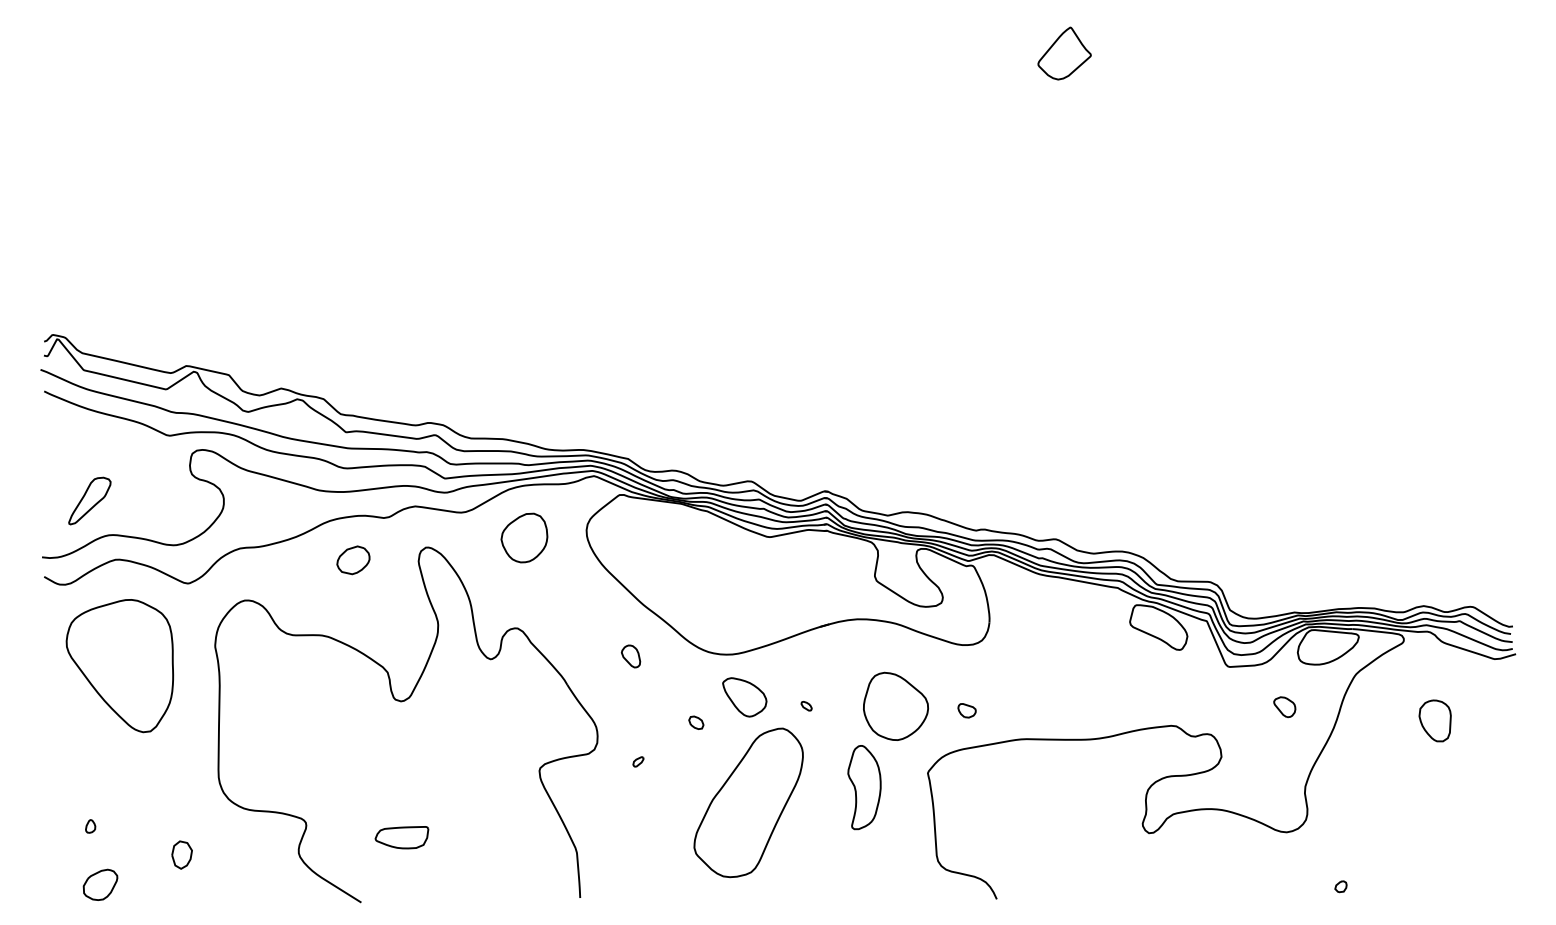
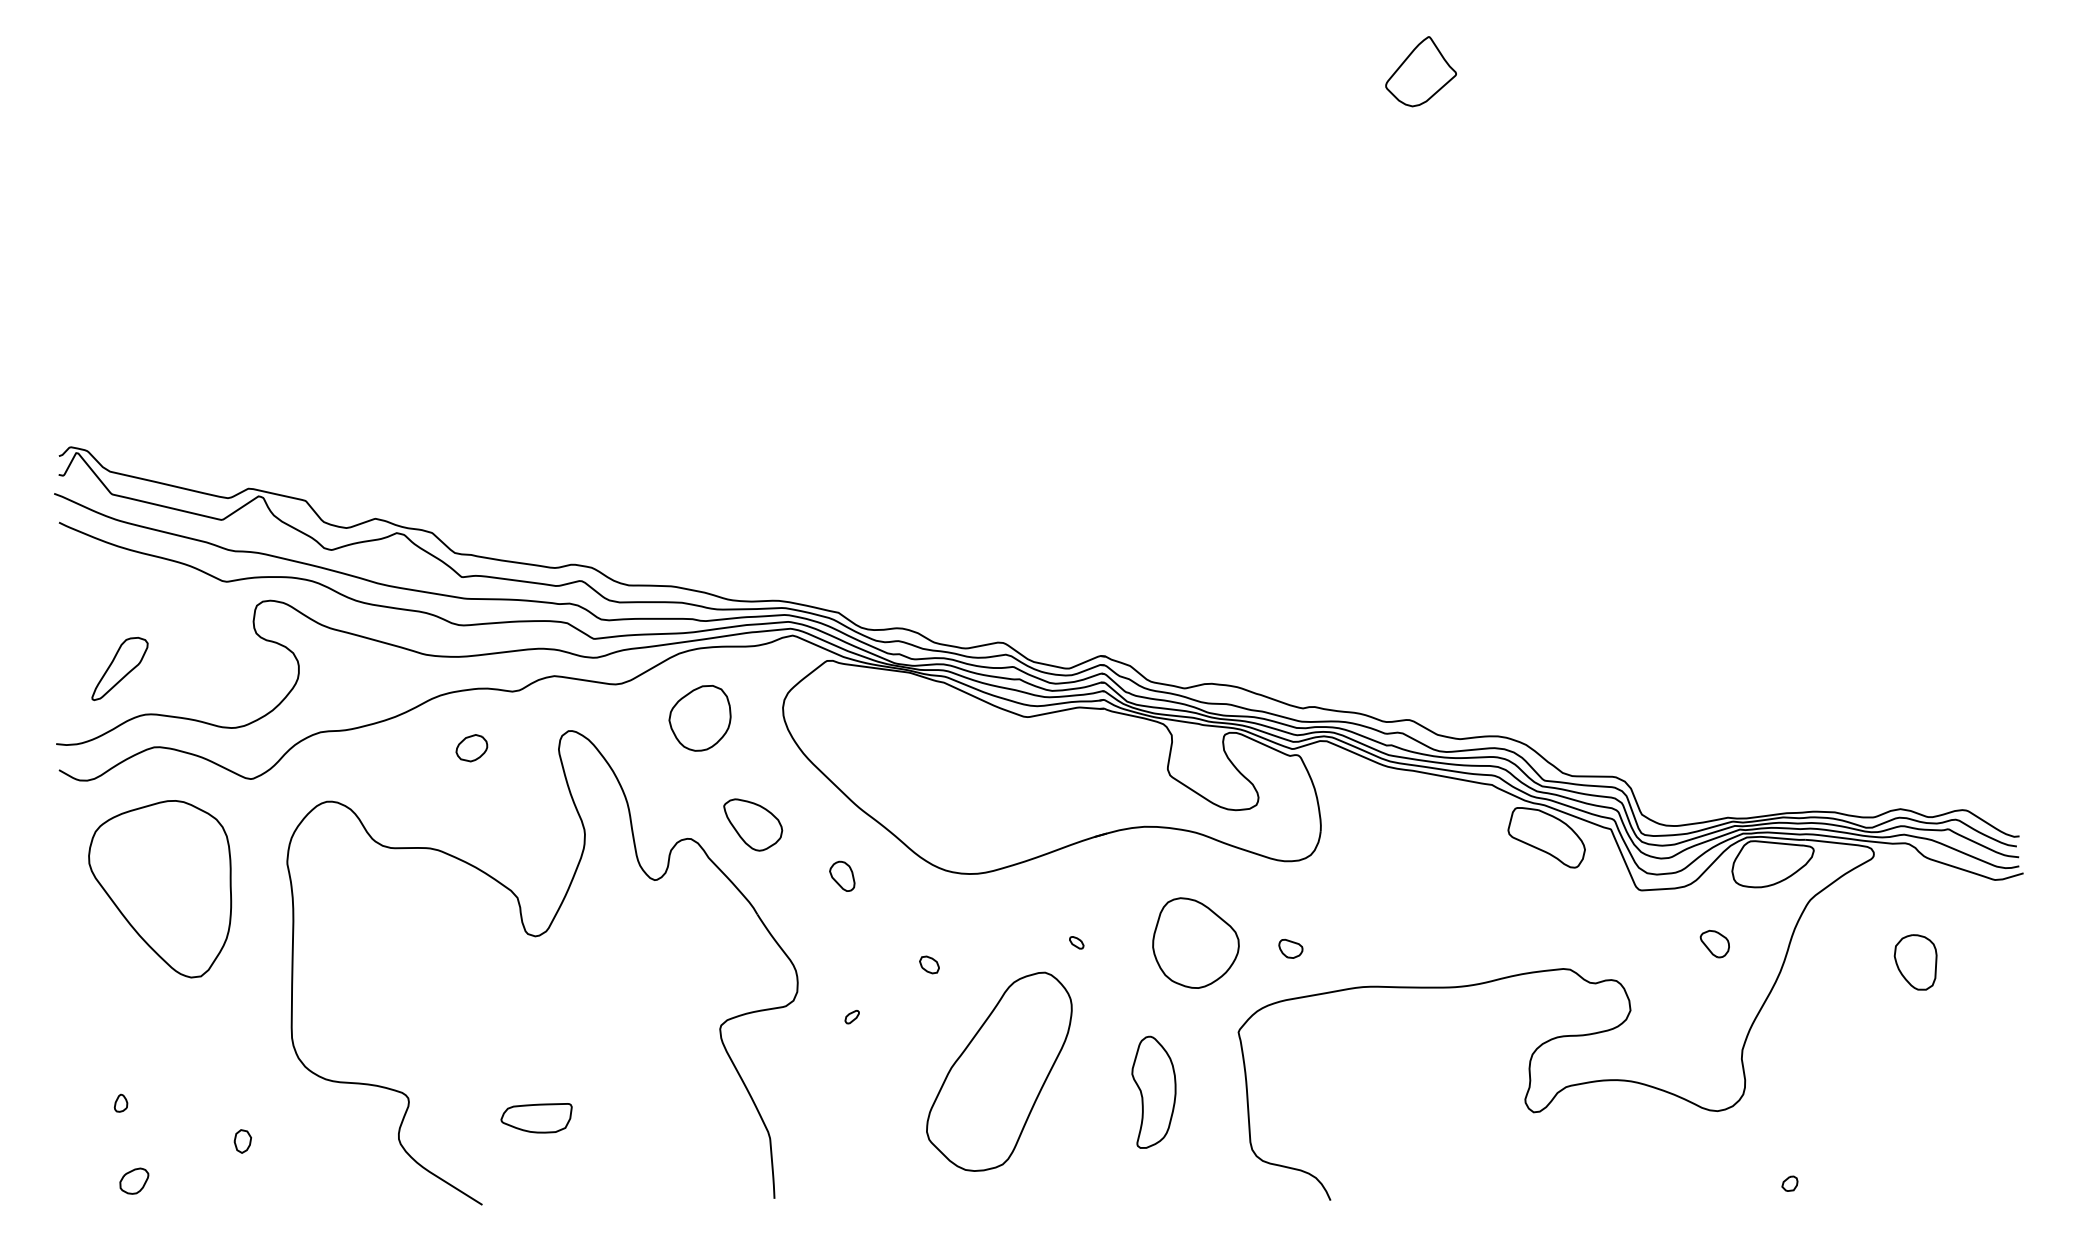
part: (353, 560) -> (471, 748), size x0.71
part: (745, 696) -> (753, 824), moved
part: (864, 786) -> (1153, 1091), moved
part: (181, 855) -> (242, 1141), size x0.62
part: (100, 884) -> (134, 1180), size x0.62

